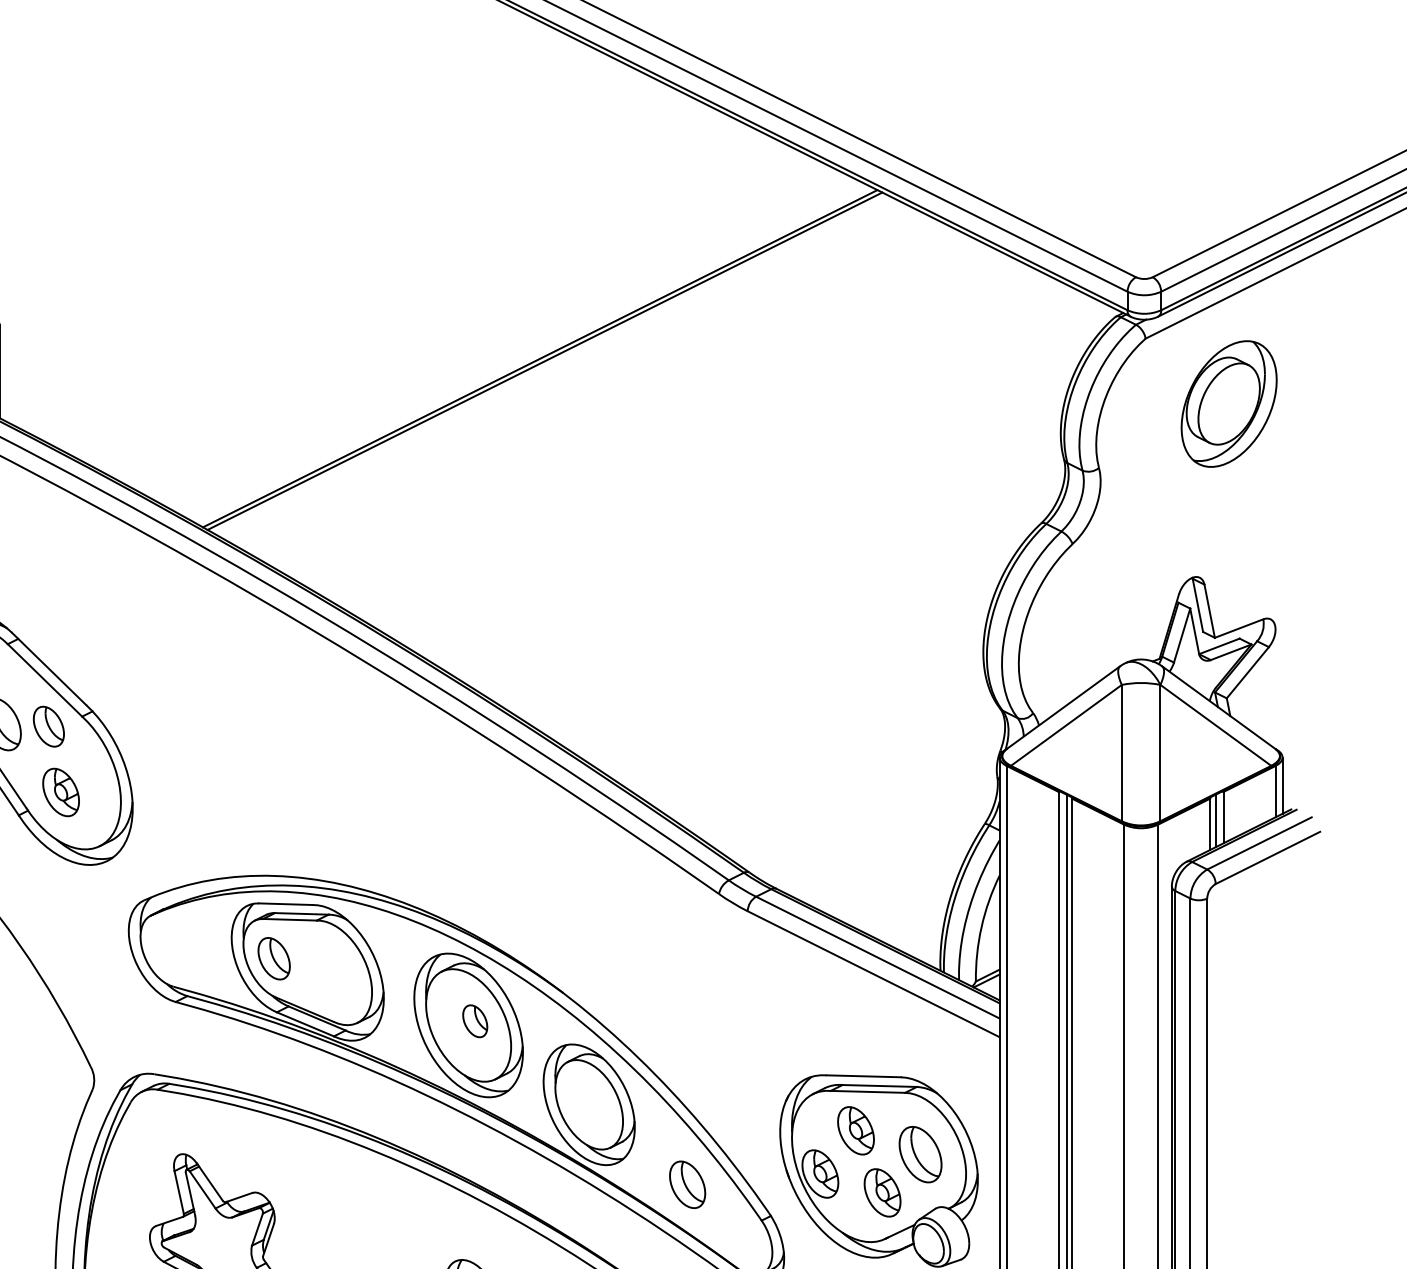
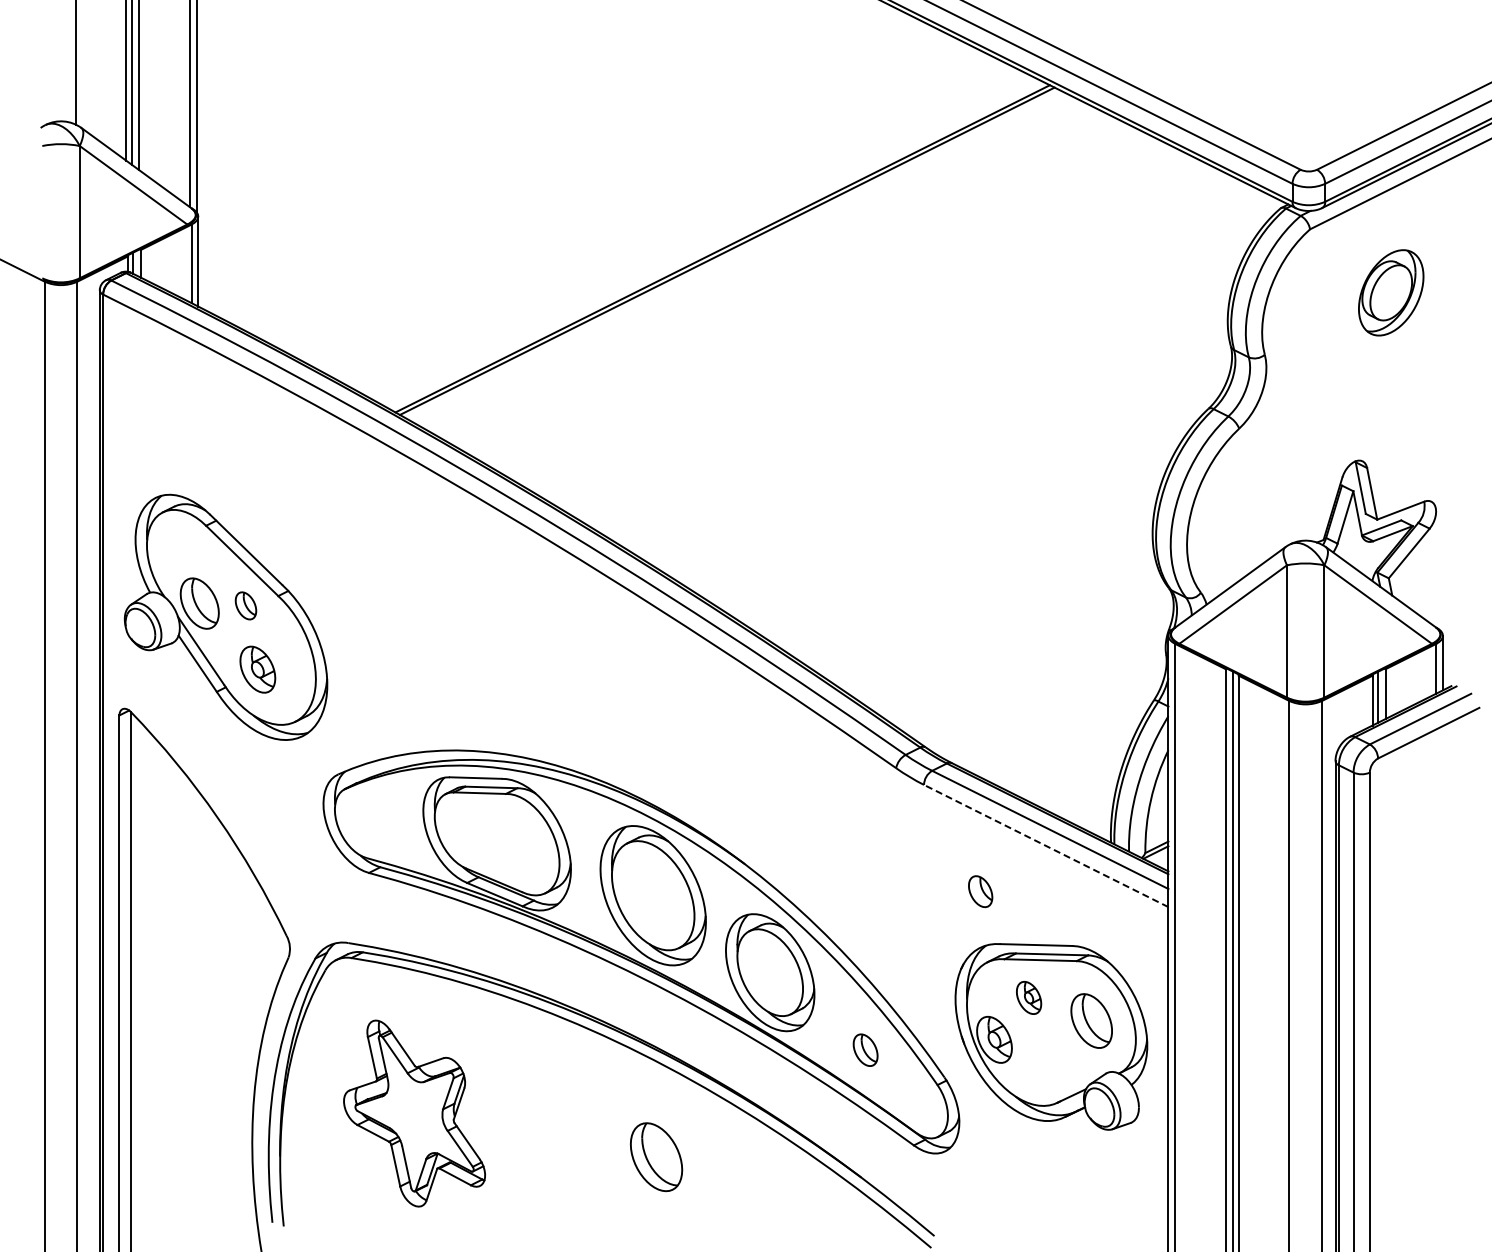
part: (1229, 403) -> (1391, 292), size x0.7
part: (48, 726) -> (245, 605), size x0.7
part: (274, 958) -> (464, 830), removed
line: (873, 974) -> (1046, 846), solid -> dashed
part: (475, 1021) -> (980, 891), moved
part: (855, 1130) -> (1028, 997), size x0.7
part: (687, 1183) -> (865, 1049), size x0.7
part: (882, 1193) -> (1054, 1058), removed

